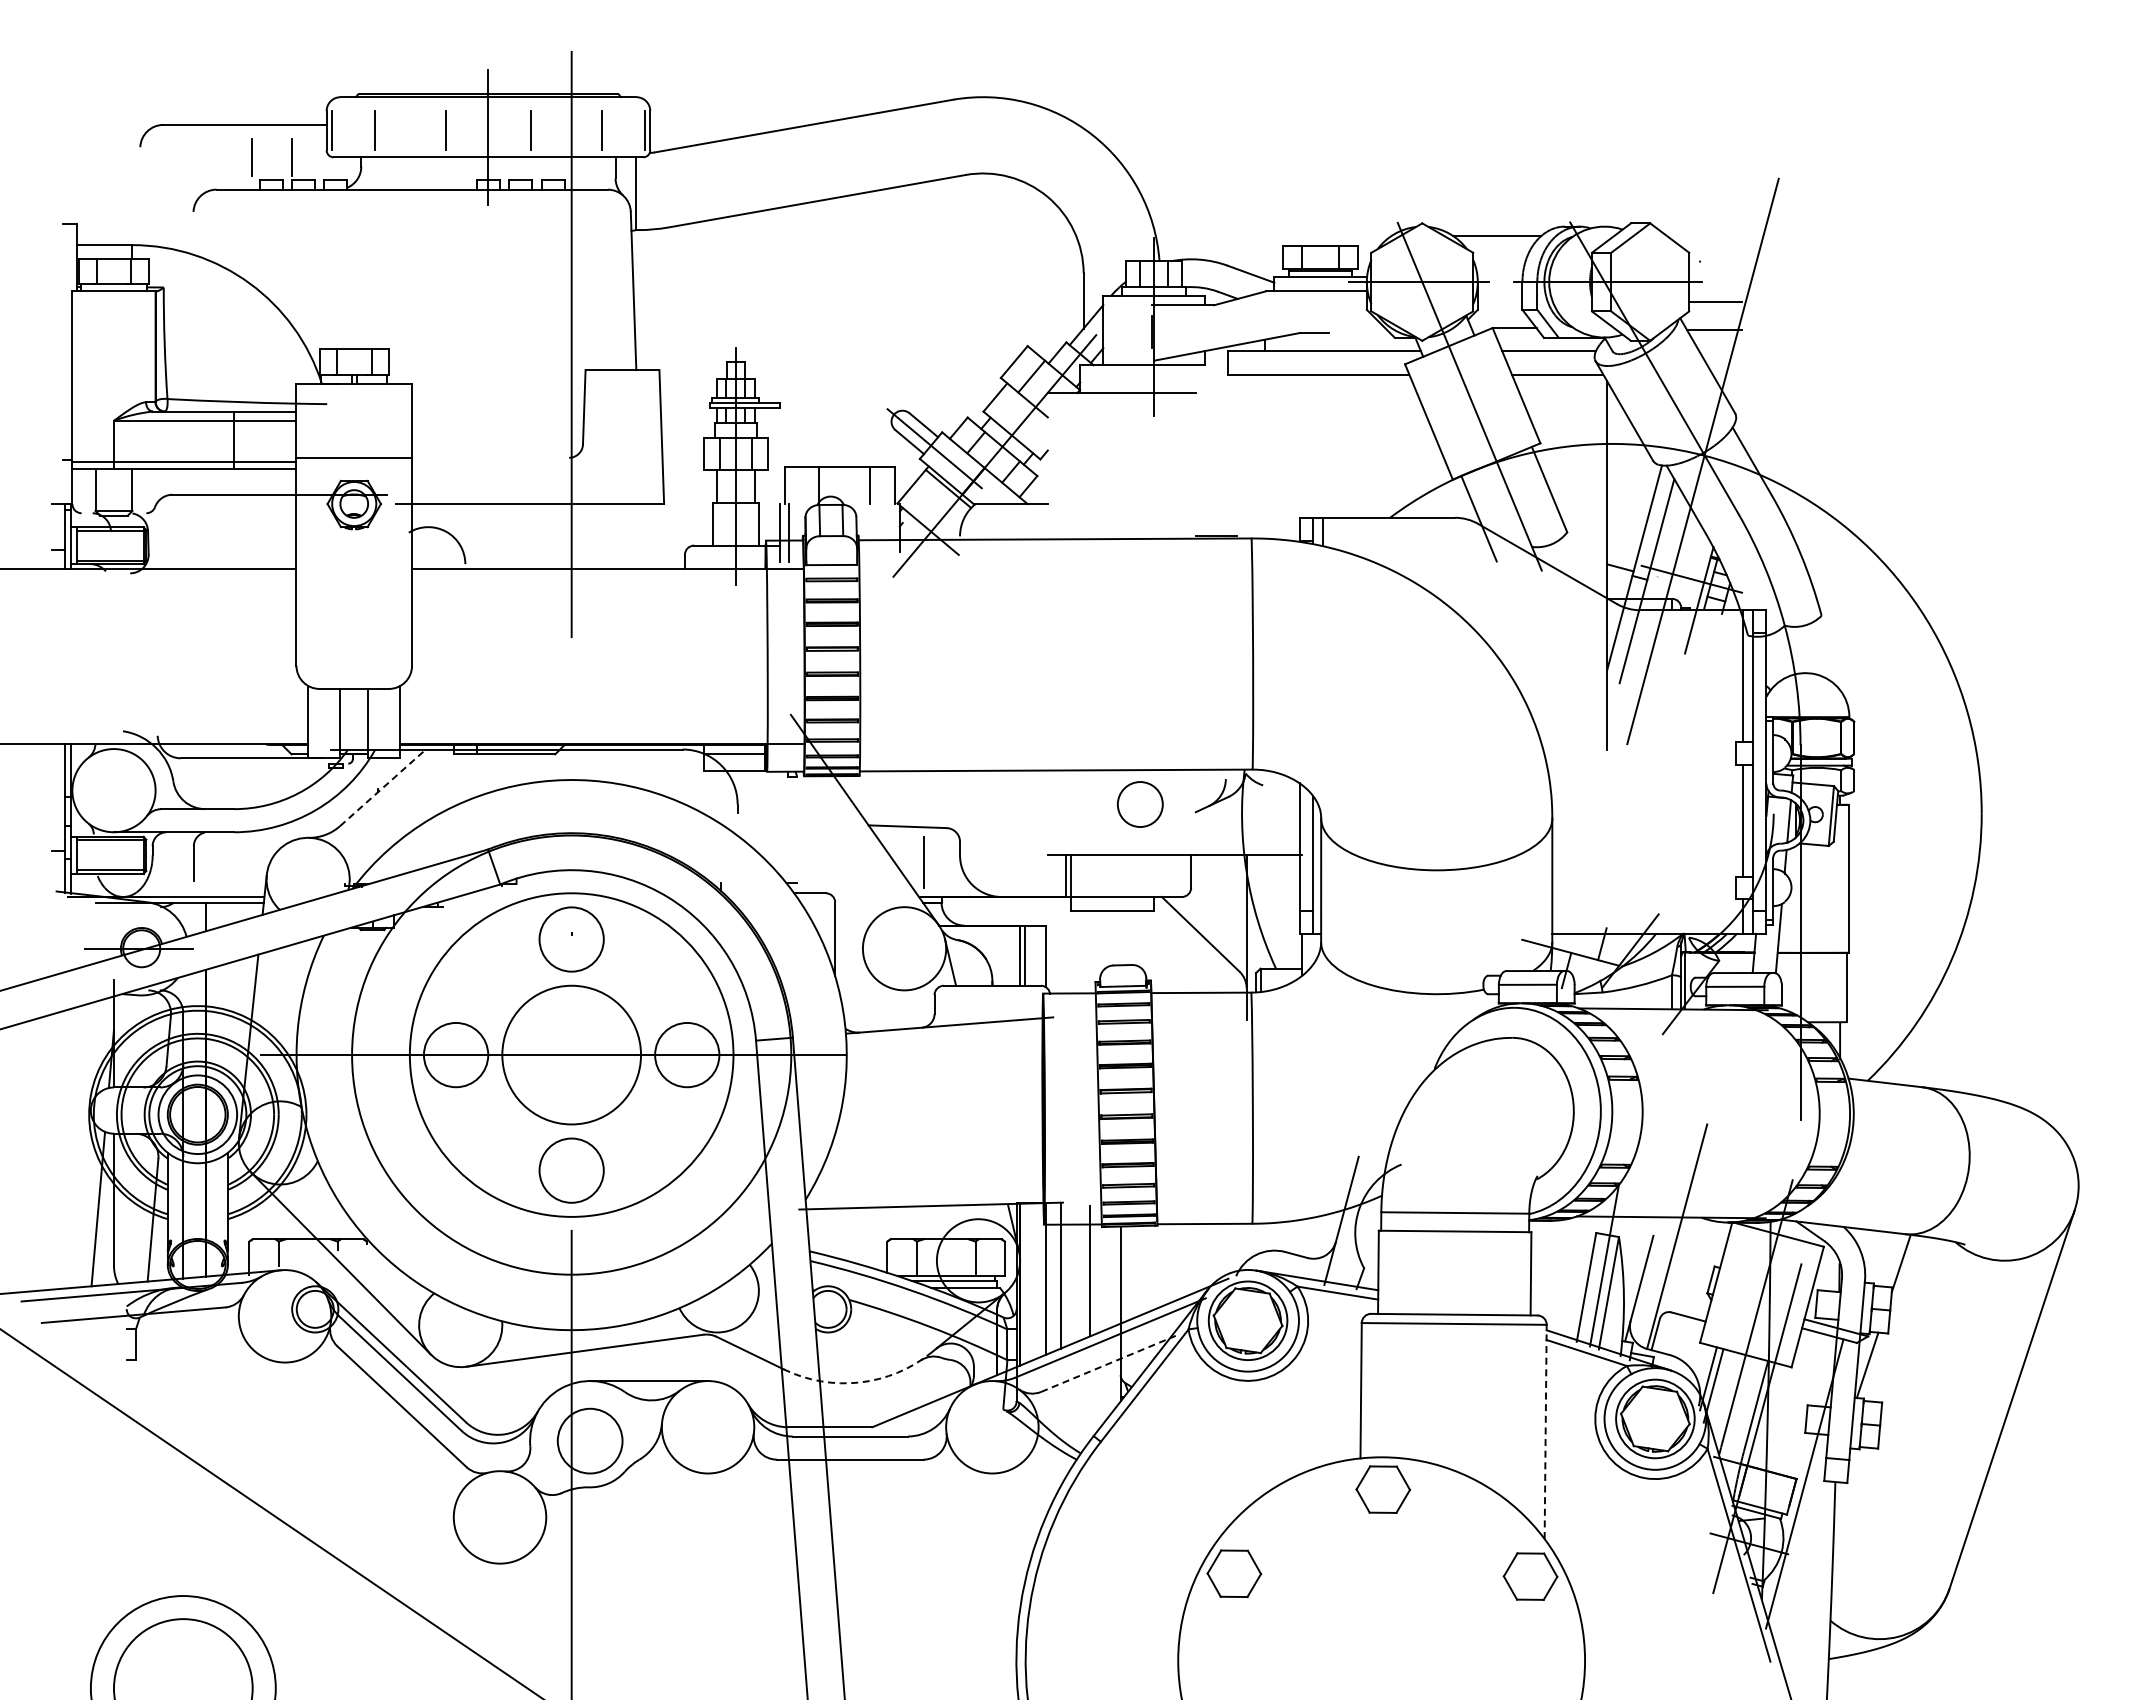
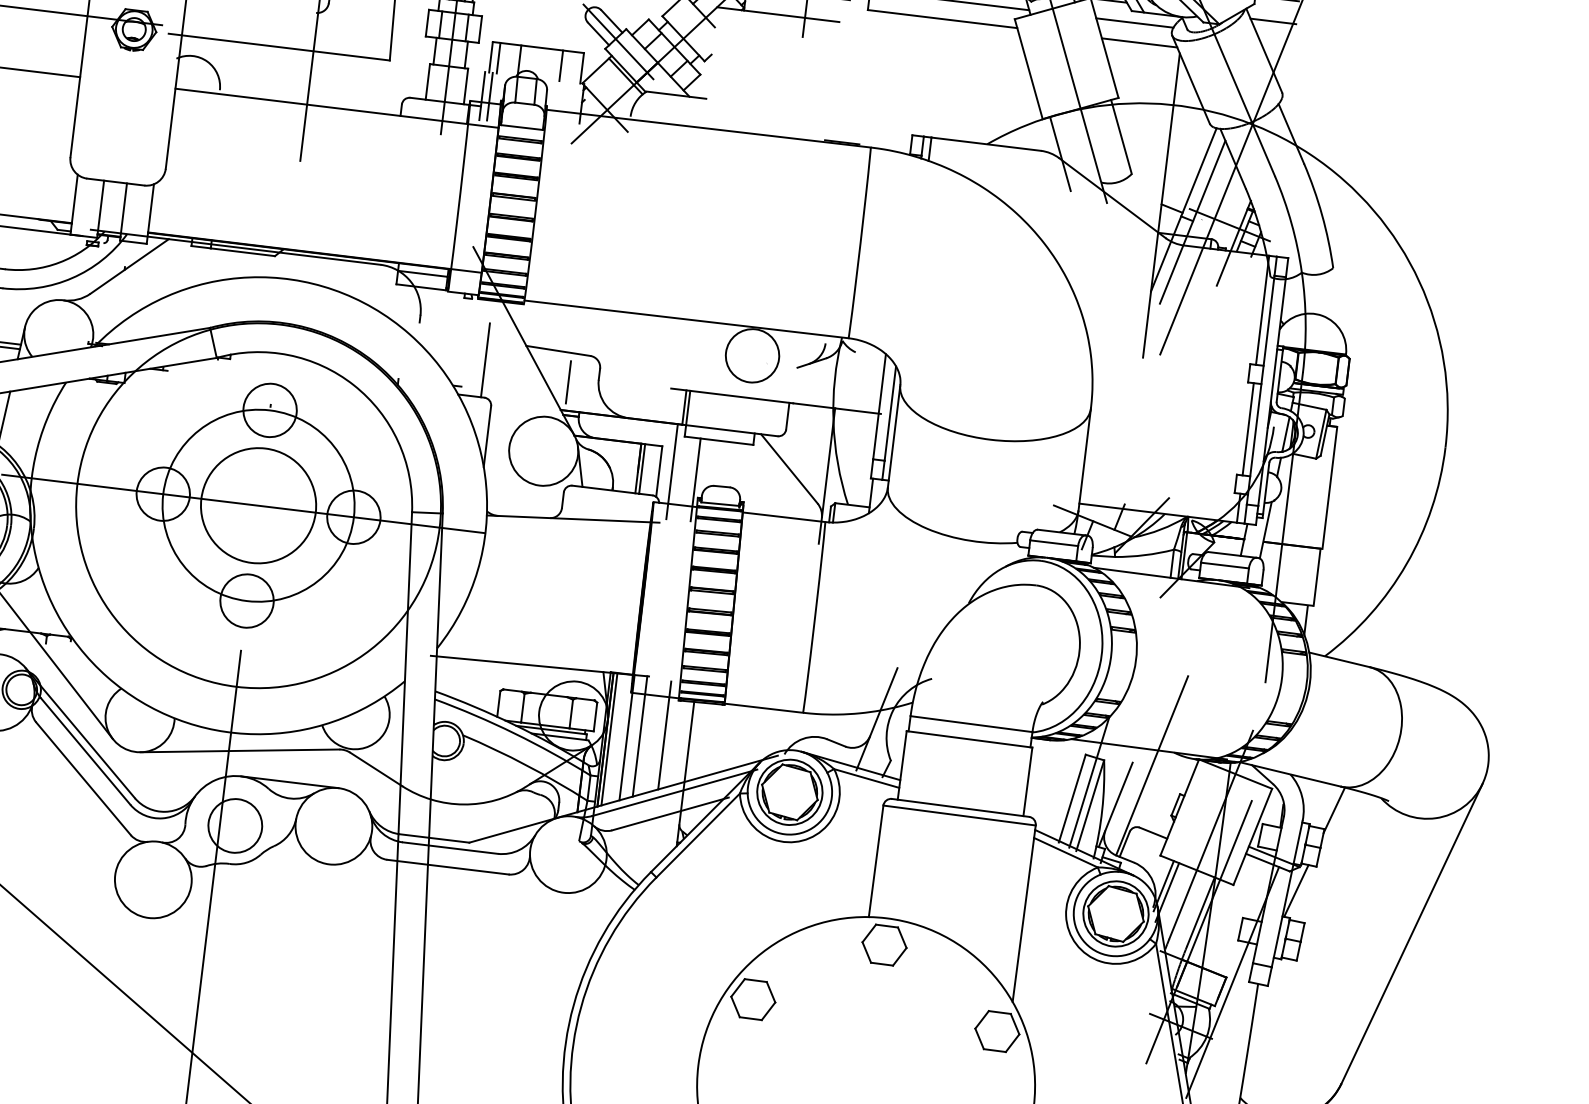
line: (793, 485) -> (498, 58), added
line: (383, 787) -> (130, 266), dashed -> solid
circle: (1140, 804) -> (752, 355), size x1.43
line: (821, 848) -> (485, 360), added
line: (1060, 954) -> (671, 471), added
line: (1090, 960) -> (695, 479), added
circle: (571, 1054) -> (258, 505), size x0.71
line: (1024, 1283) -> (609, 739), added
line: (1108, 1363) -> (670, 813), dashed -> solid
arc: (860, 1382) -> (464, 804), dashed -> solid
line: (1545, 1431) -> (1024, 913), dashed -> solid

